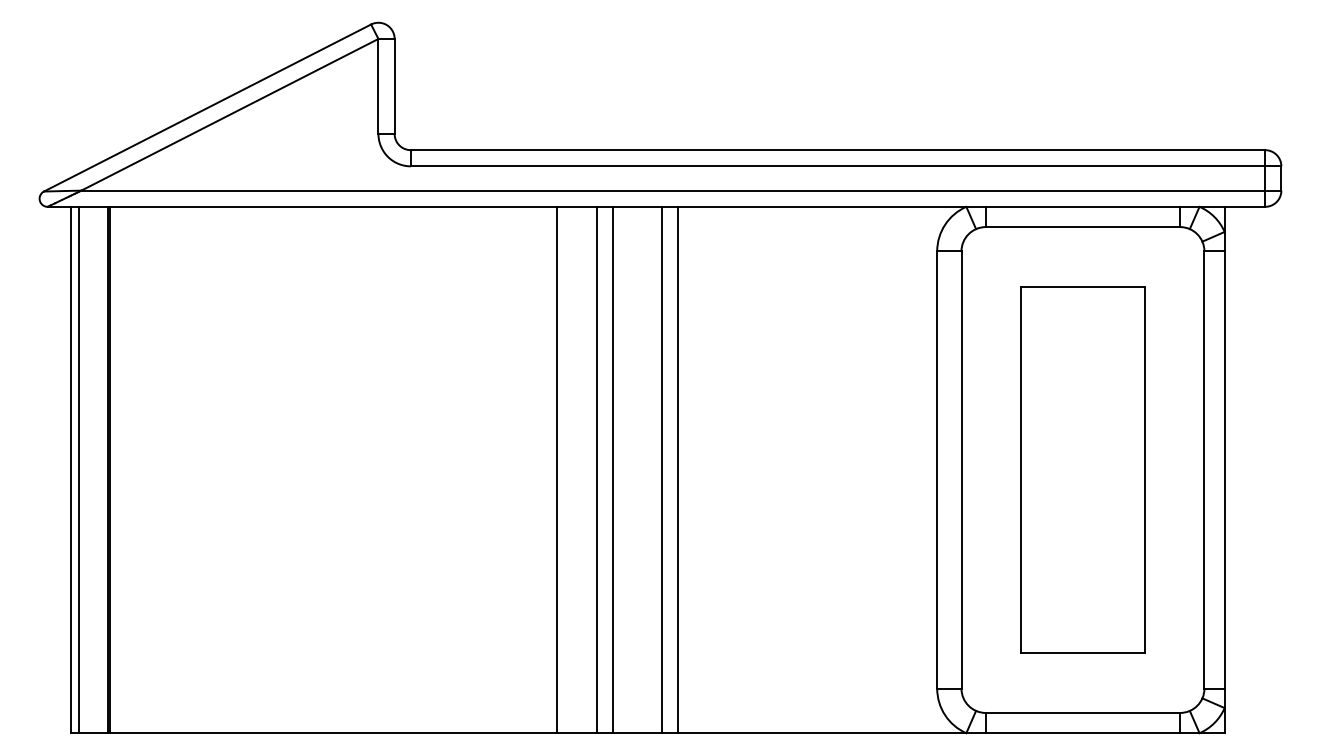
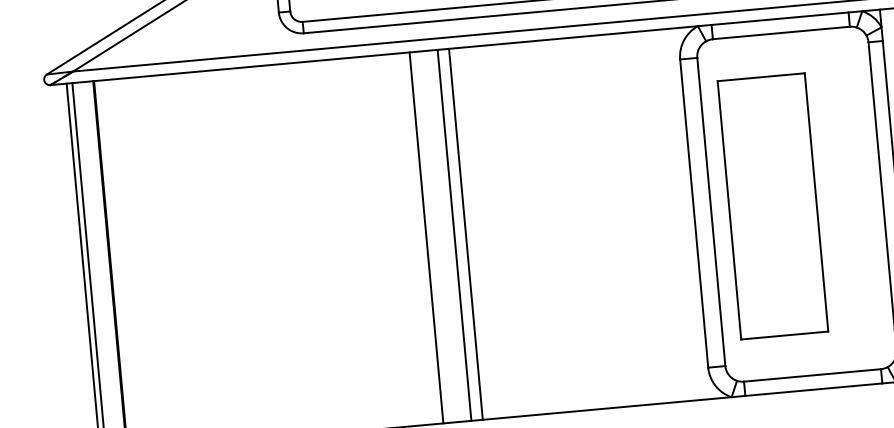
line: (661, 469) -> (499, 230), removed
line: (678, 469) -> (511, 229), removed
part: (1082, 469) -> (772, 206), moved

